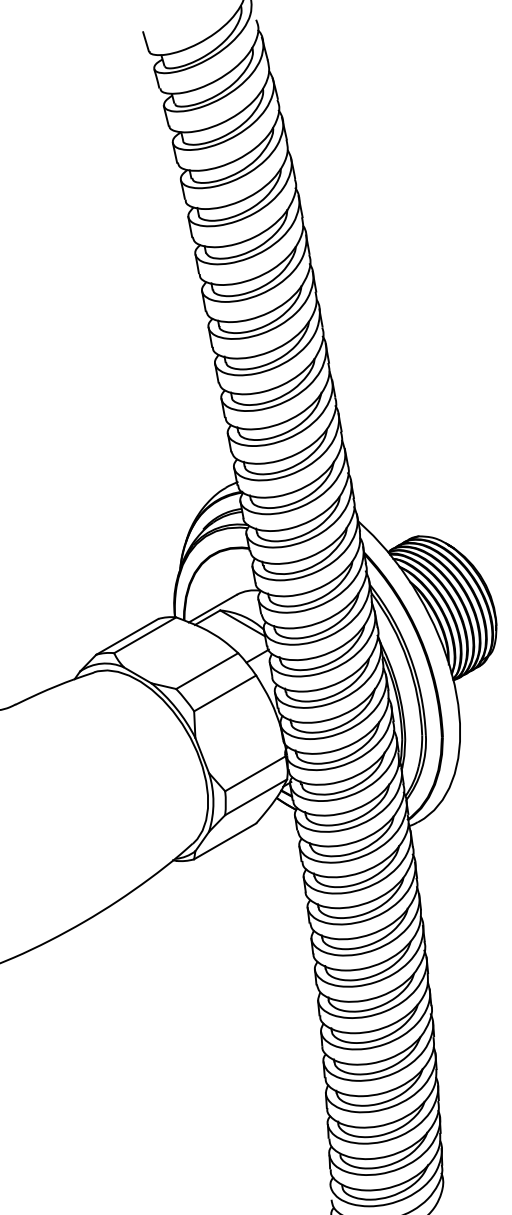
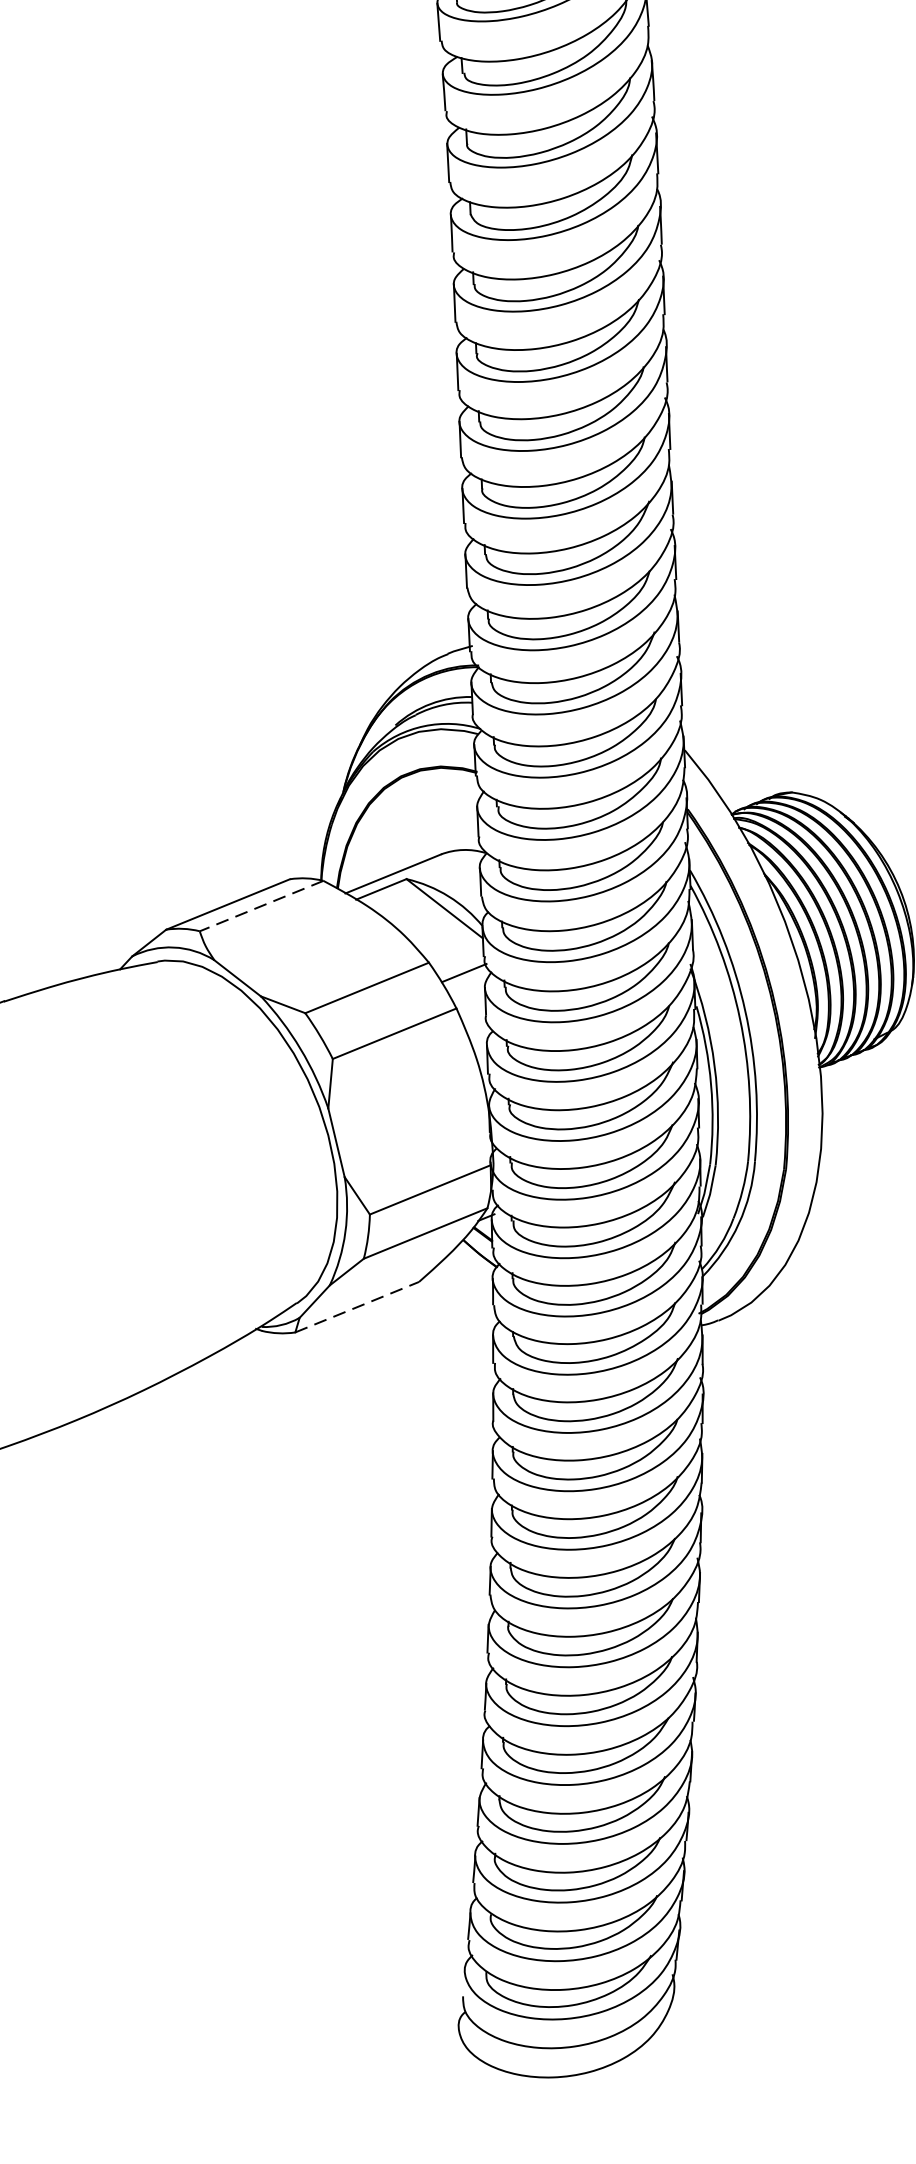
line: (145, 635) -> (262, 906), solid -> dashed
line: (225, 841) -> (357, 1307), solid -> dashed

